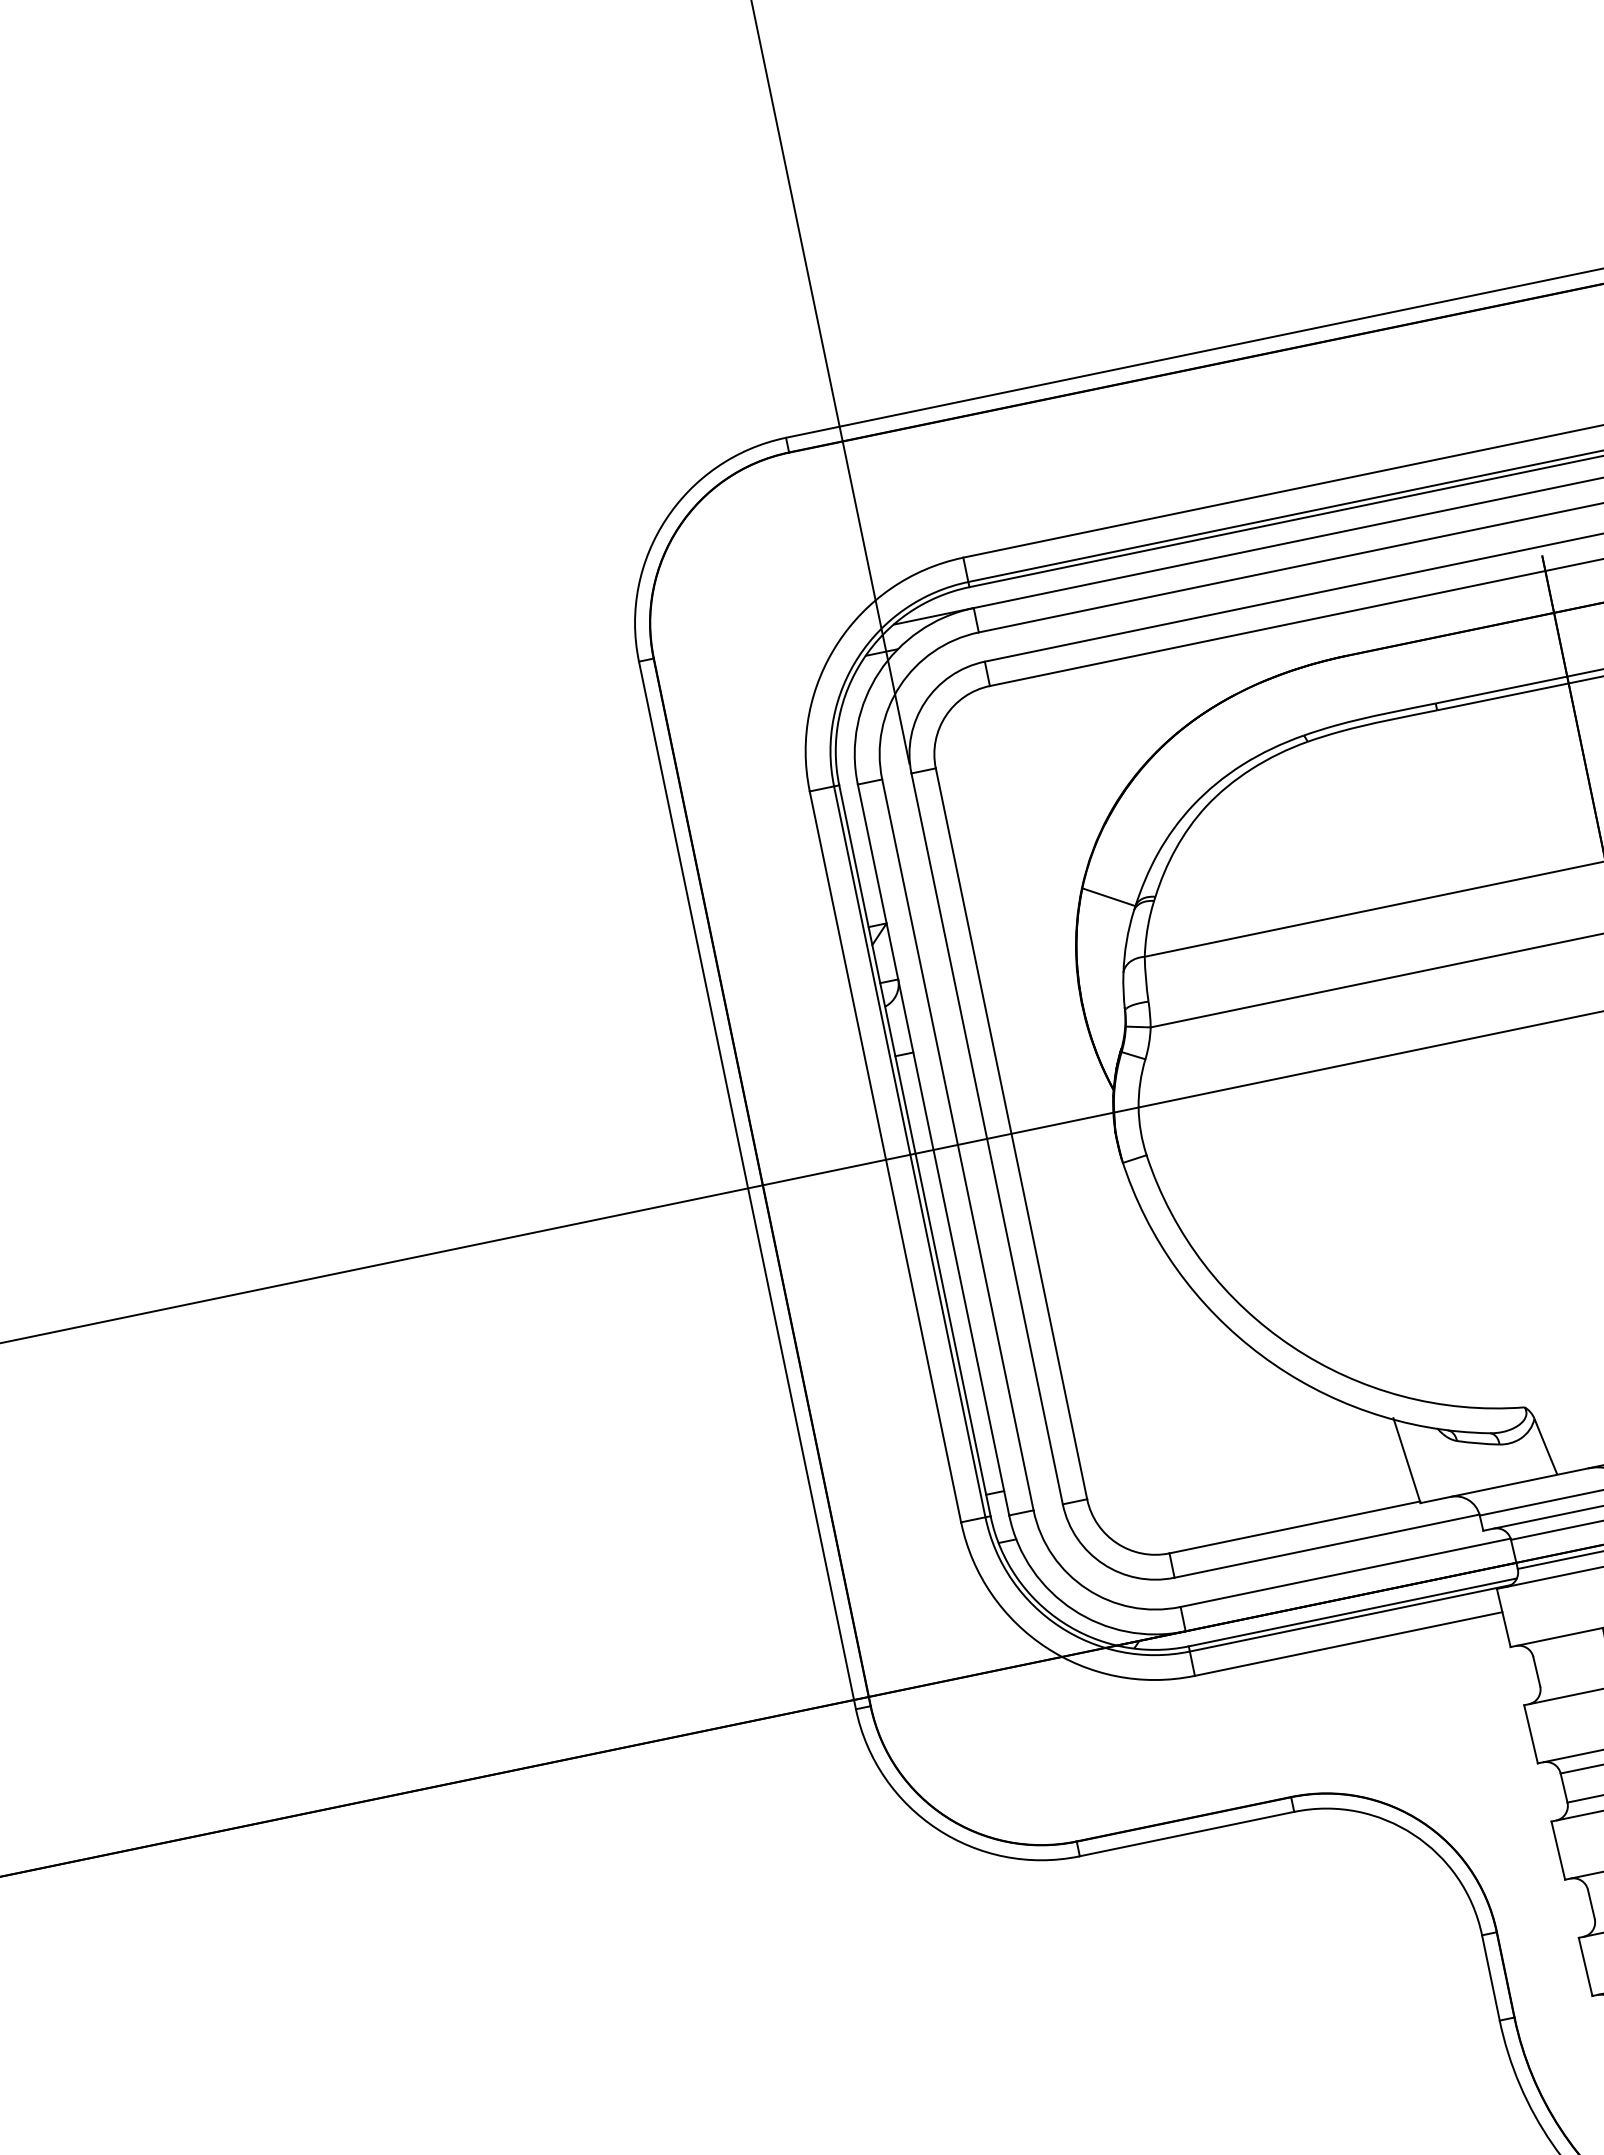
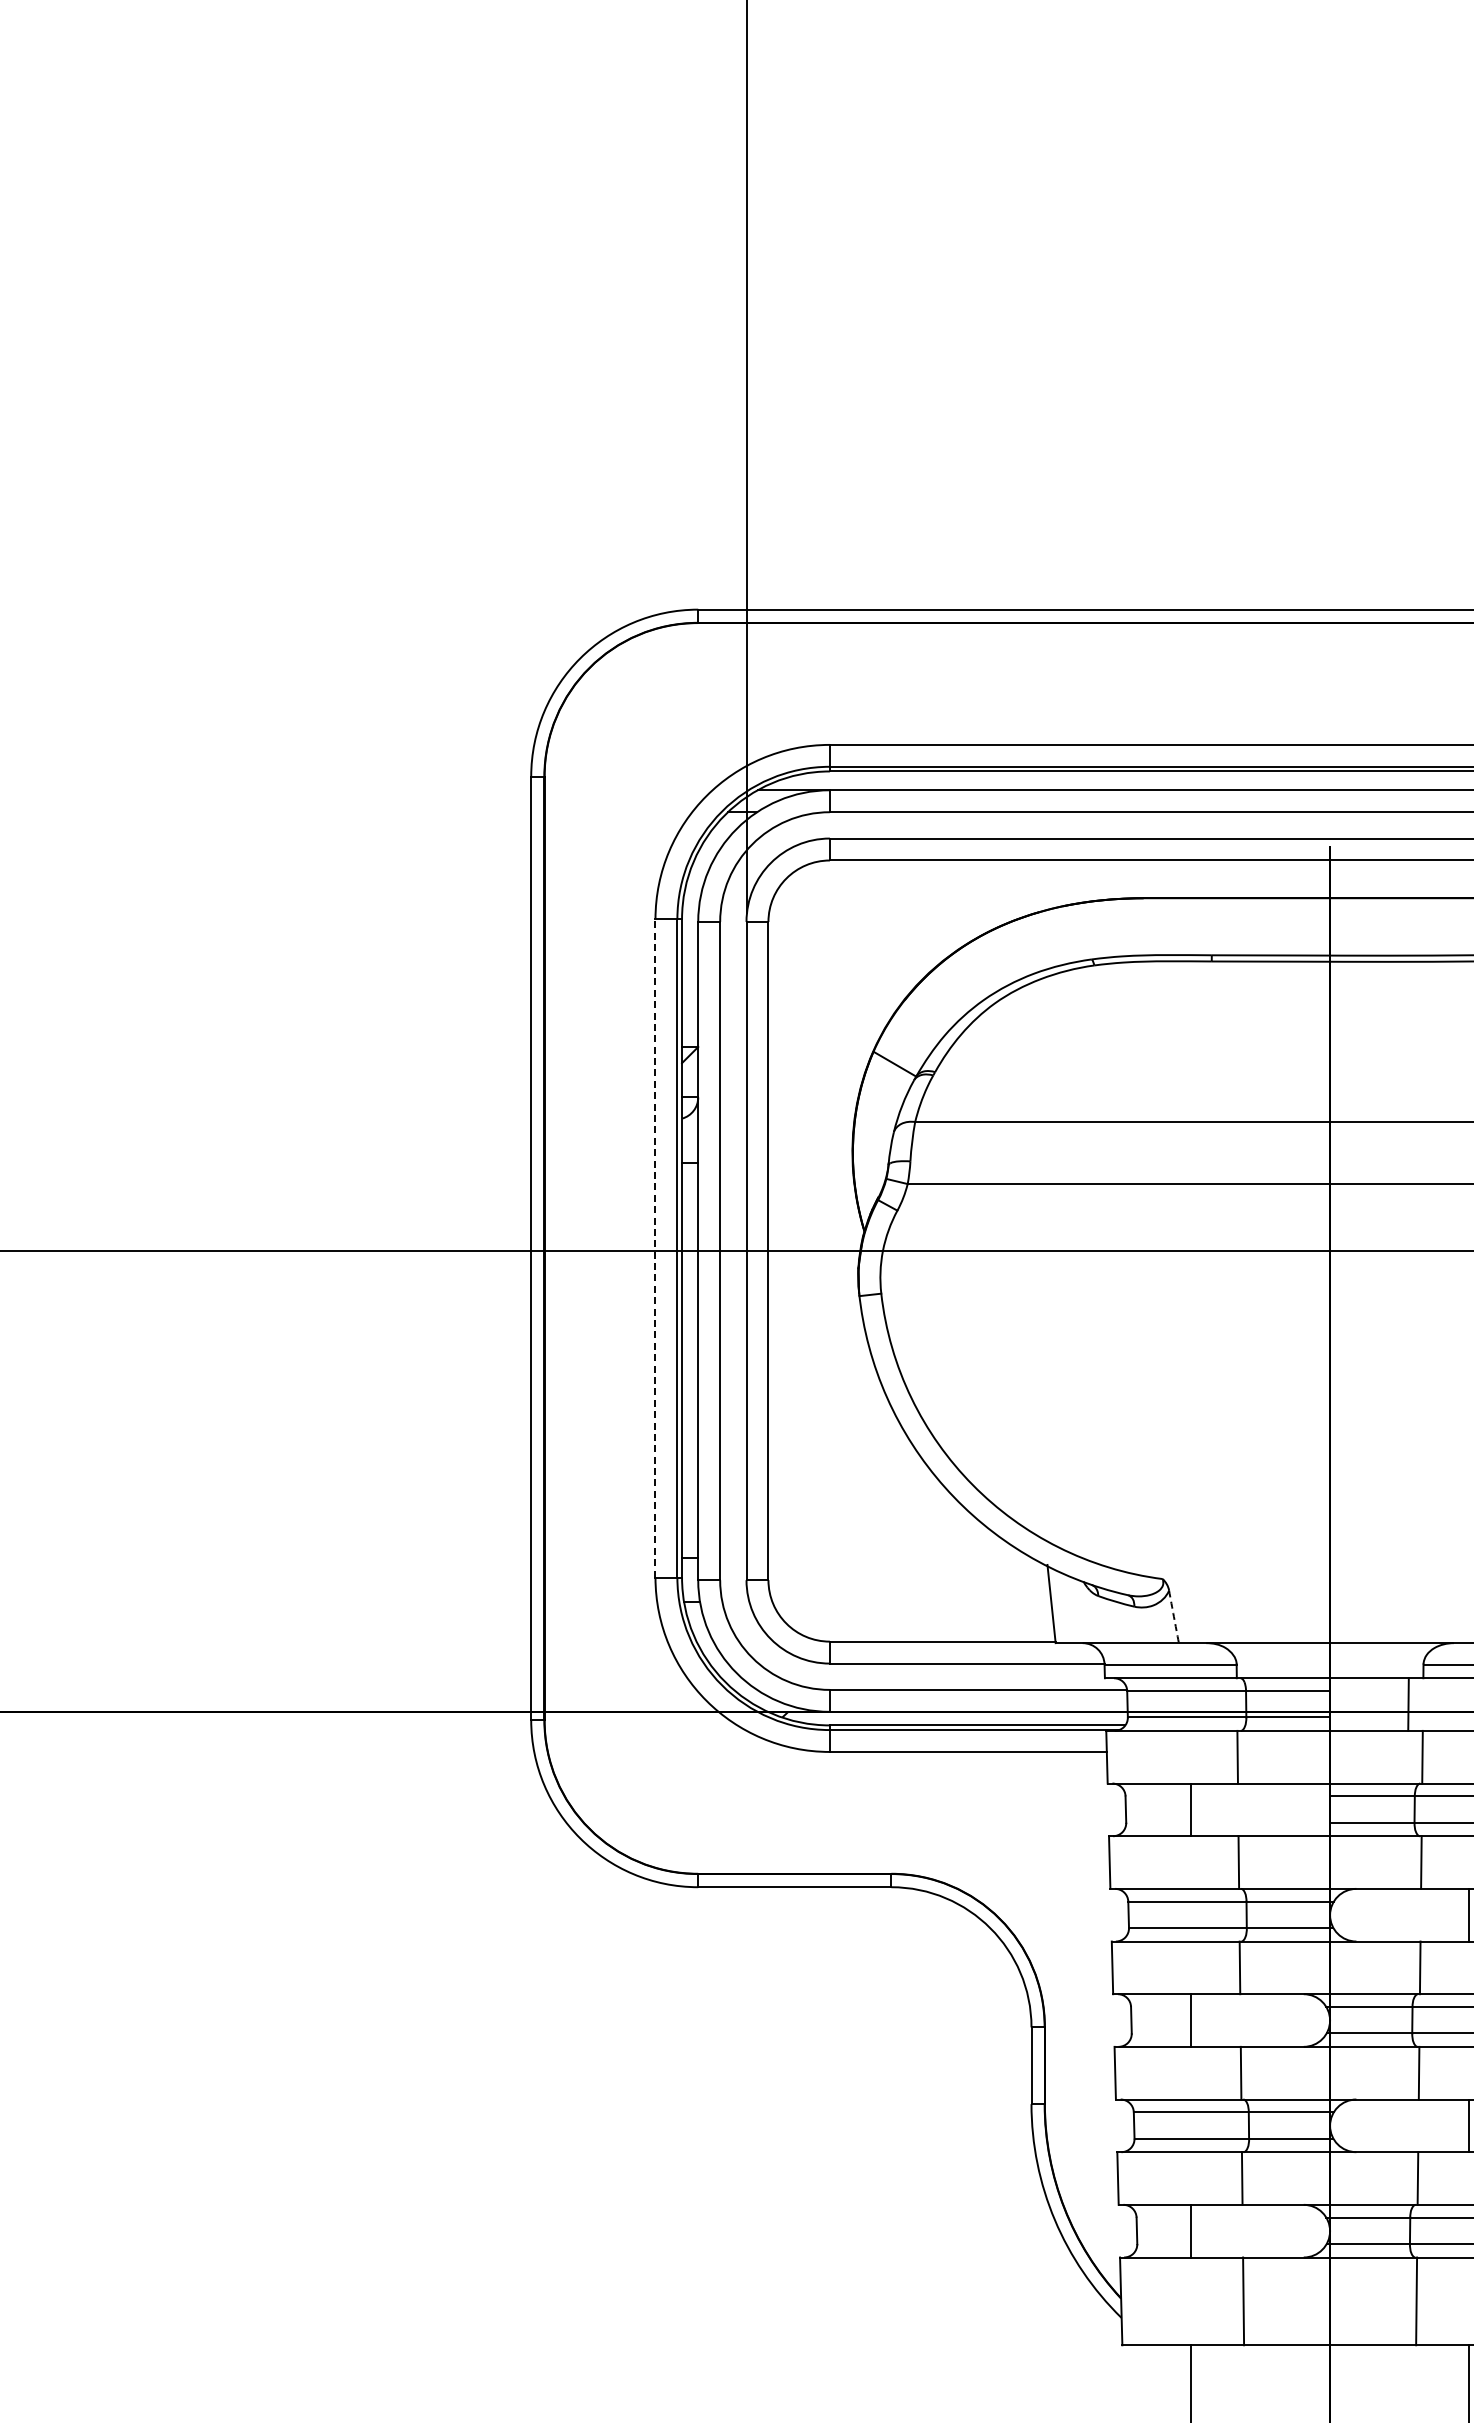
line: (885, 1155) -> (655, 1247), solid -> dashed
arc: (1545, 1446) -> (1173, 1616), solid -> dashed

